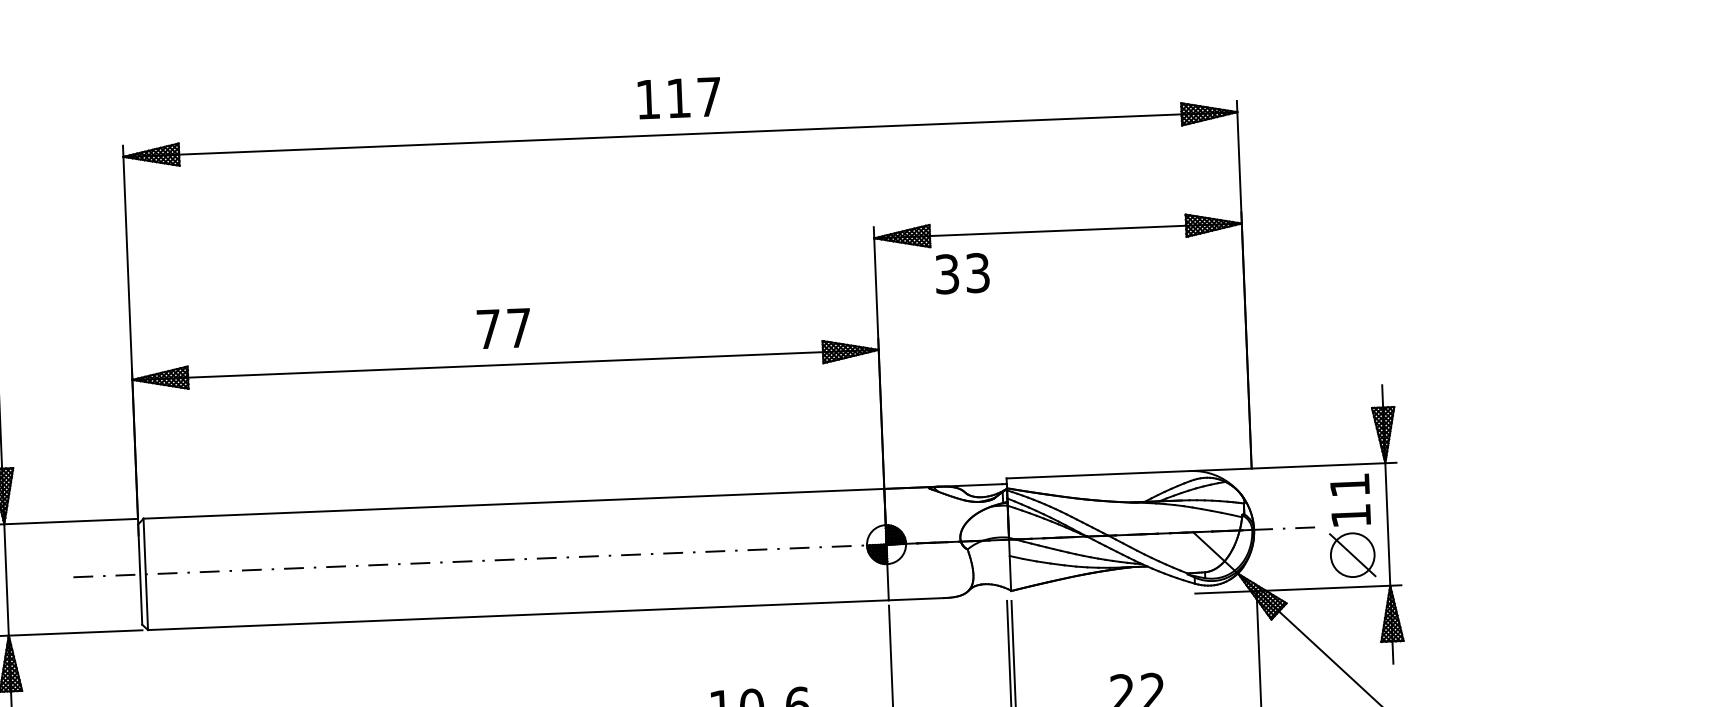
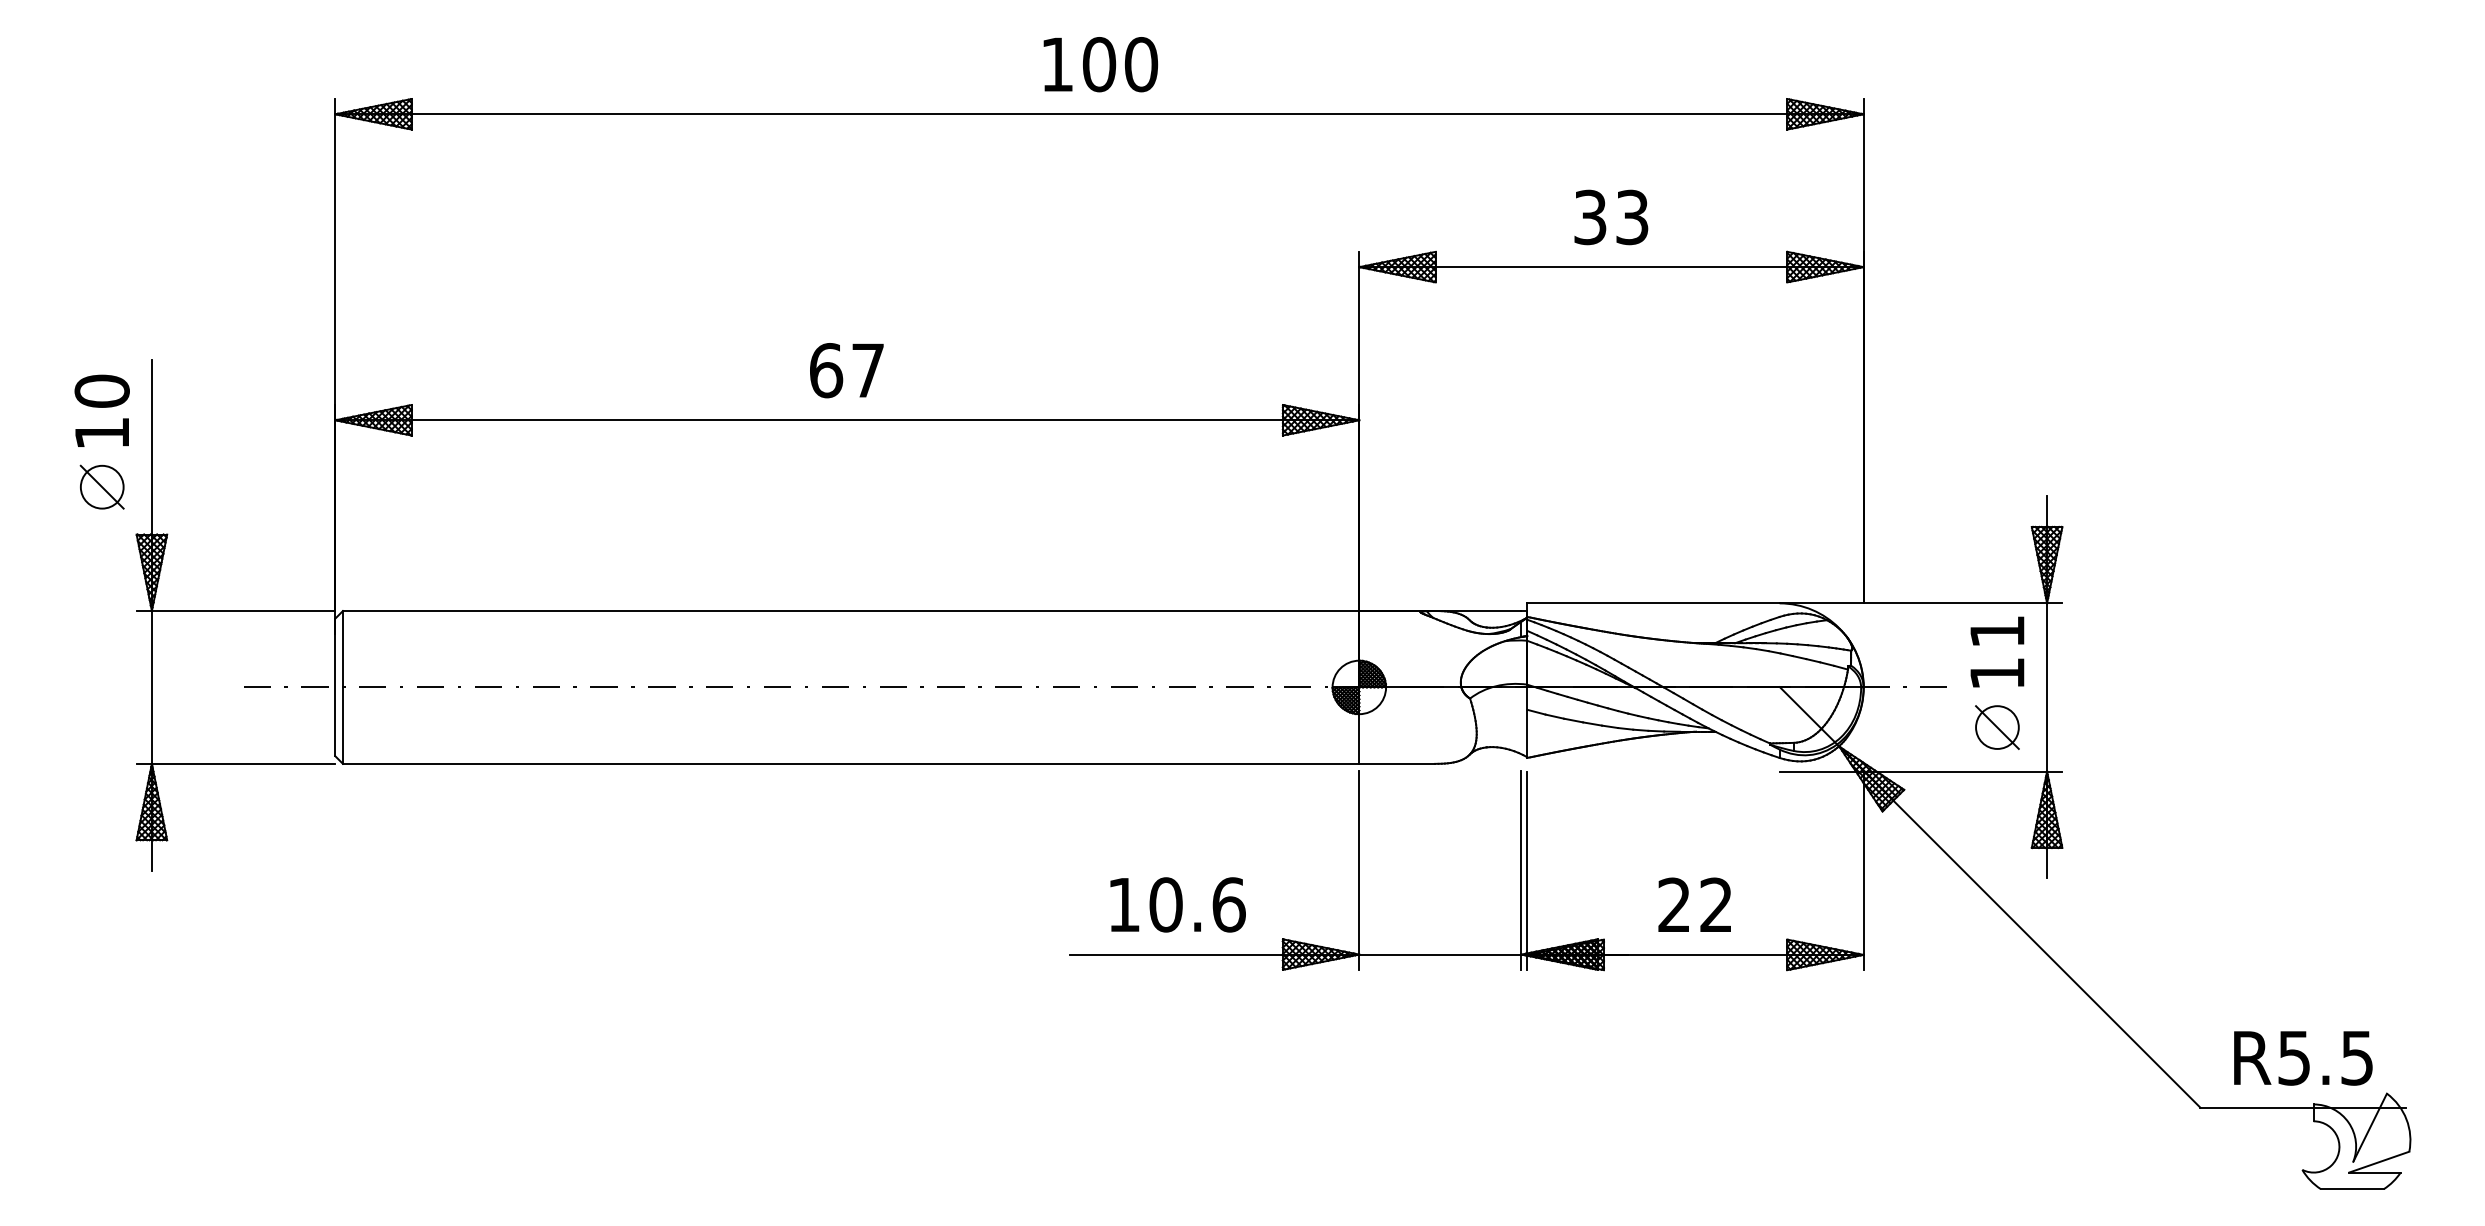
text: (694, 97) -> (1120, 64), 117 -> 100
text: (962, 273) -> (1611, 217), moved
text: (488, 329) -> (826, 370), 77 -> 67
part: (1352, 555) -> (1997, 727), size x0.71

